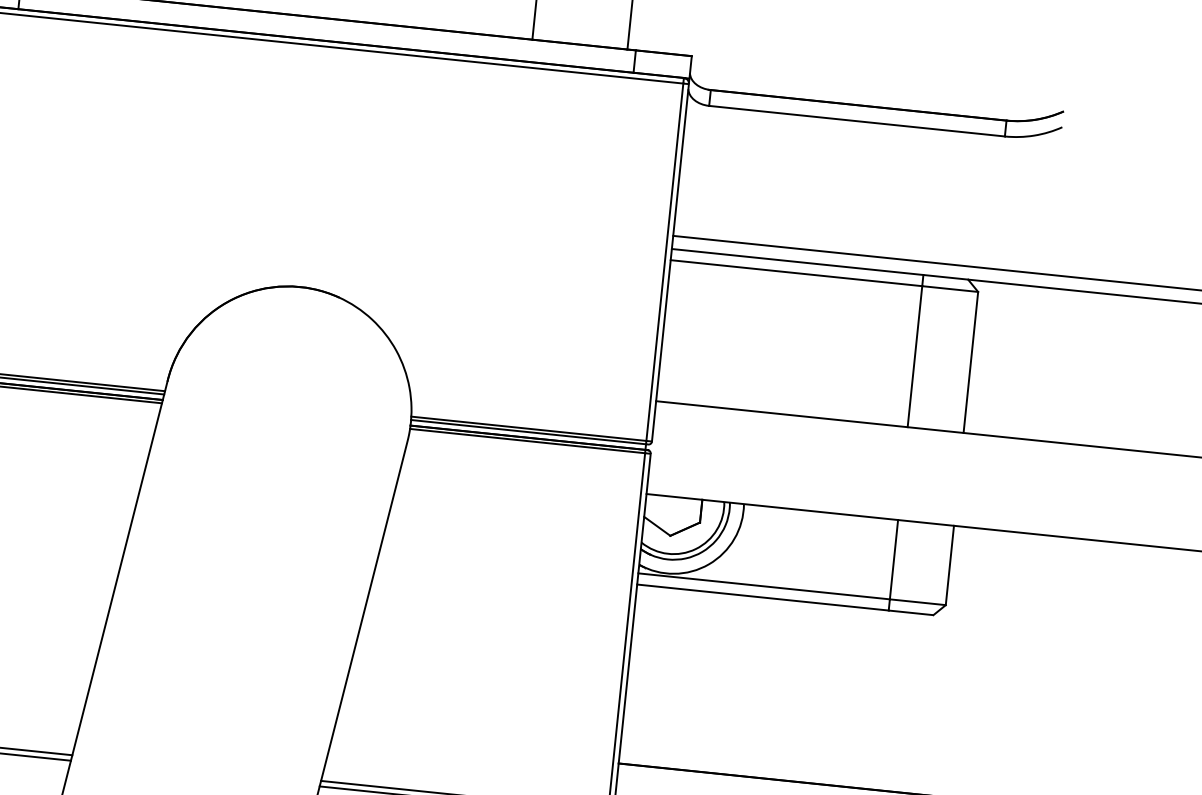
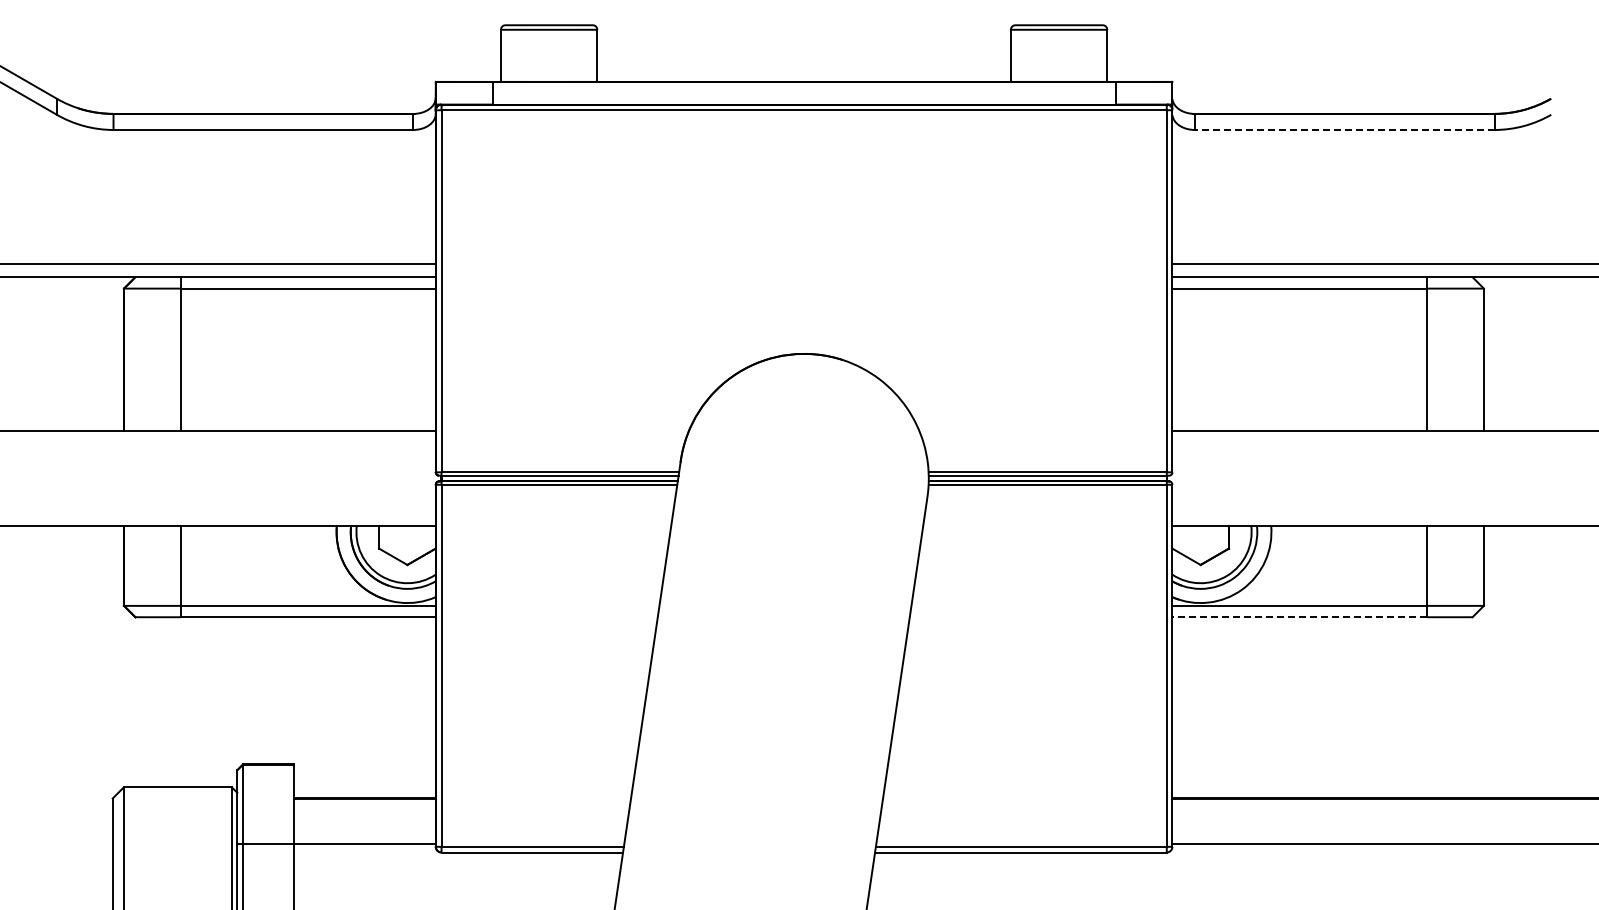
line: (856, 120) -> (1344, 129), solid -> dashed
line: (762, 597) -> (1299, 617), solid -> dashed

